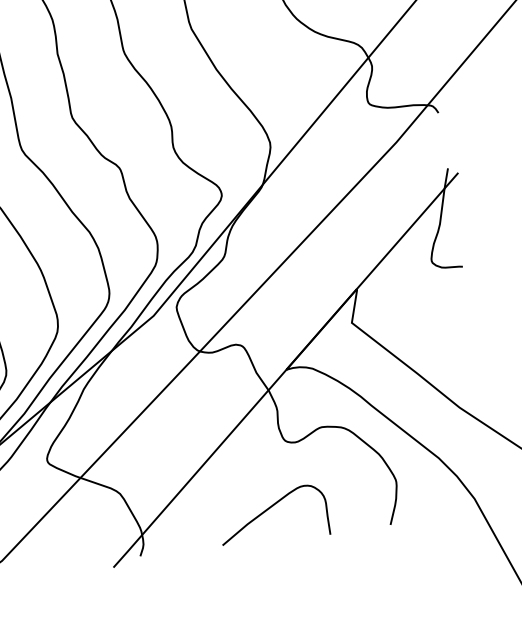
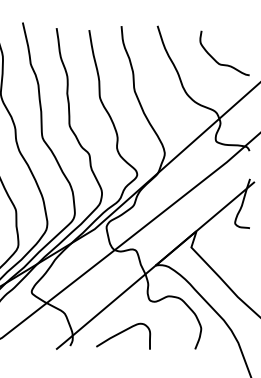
curve: (268, 511) -> (121, 333), moved

